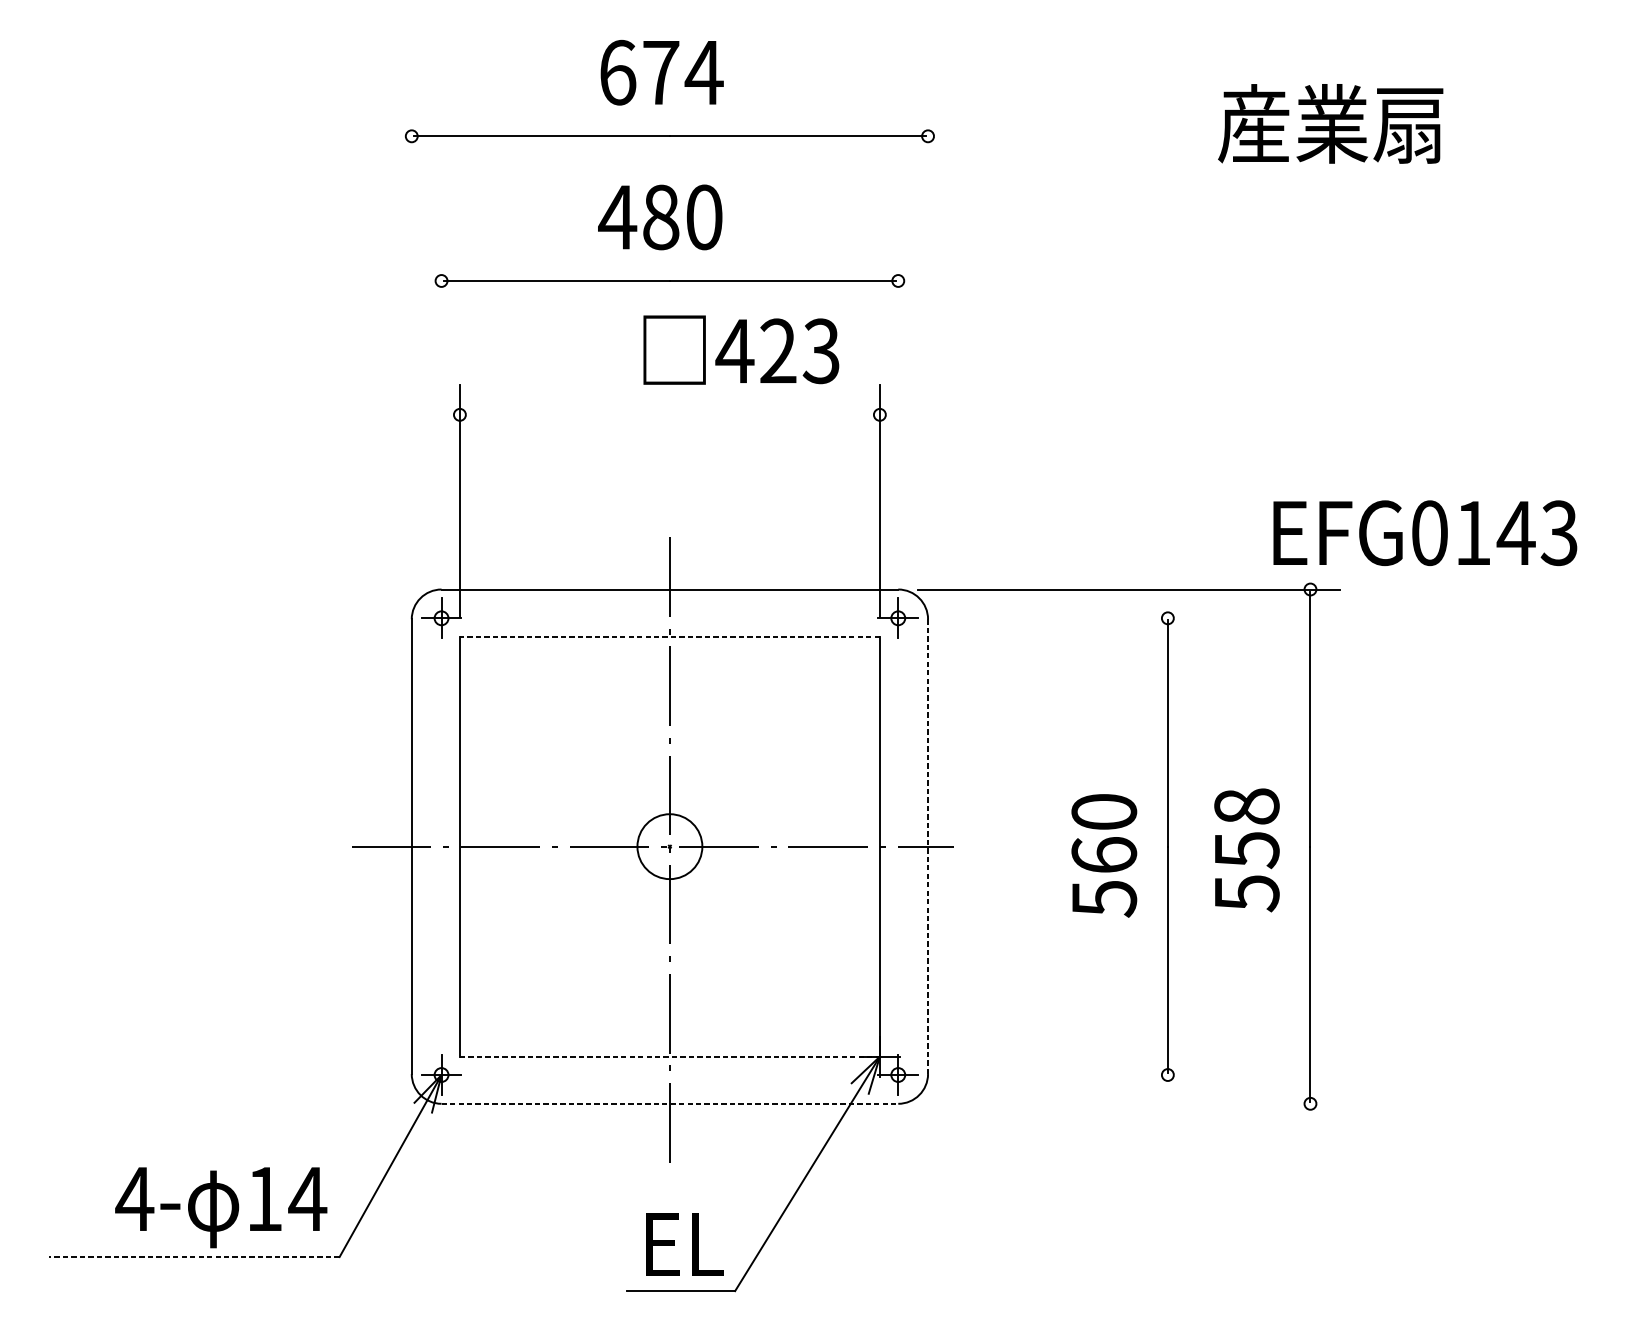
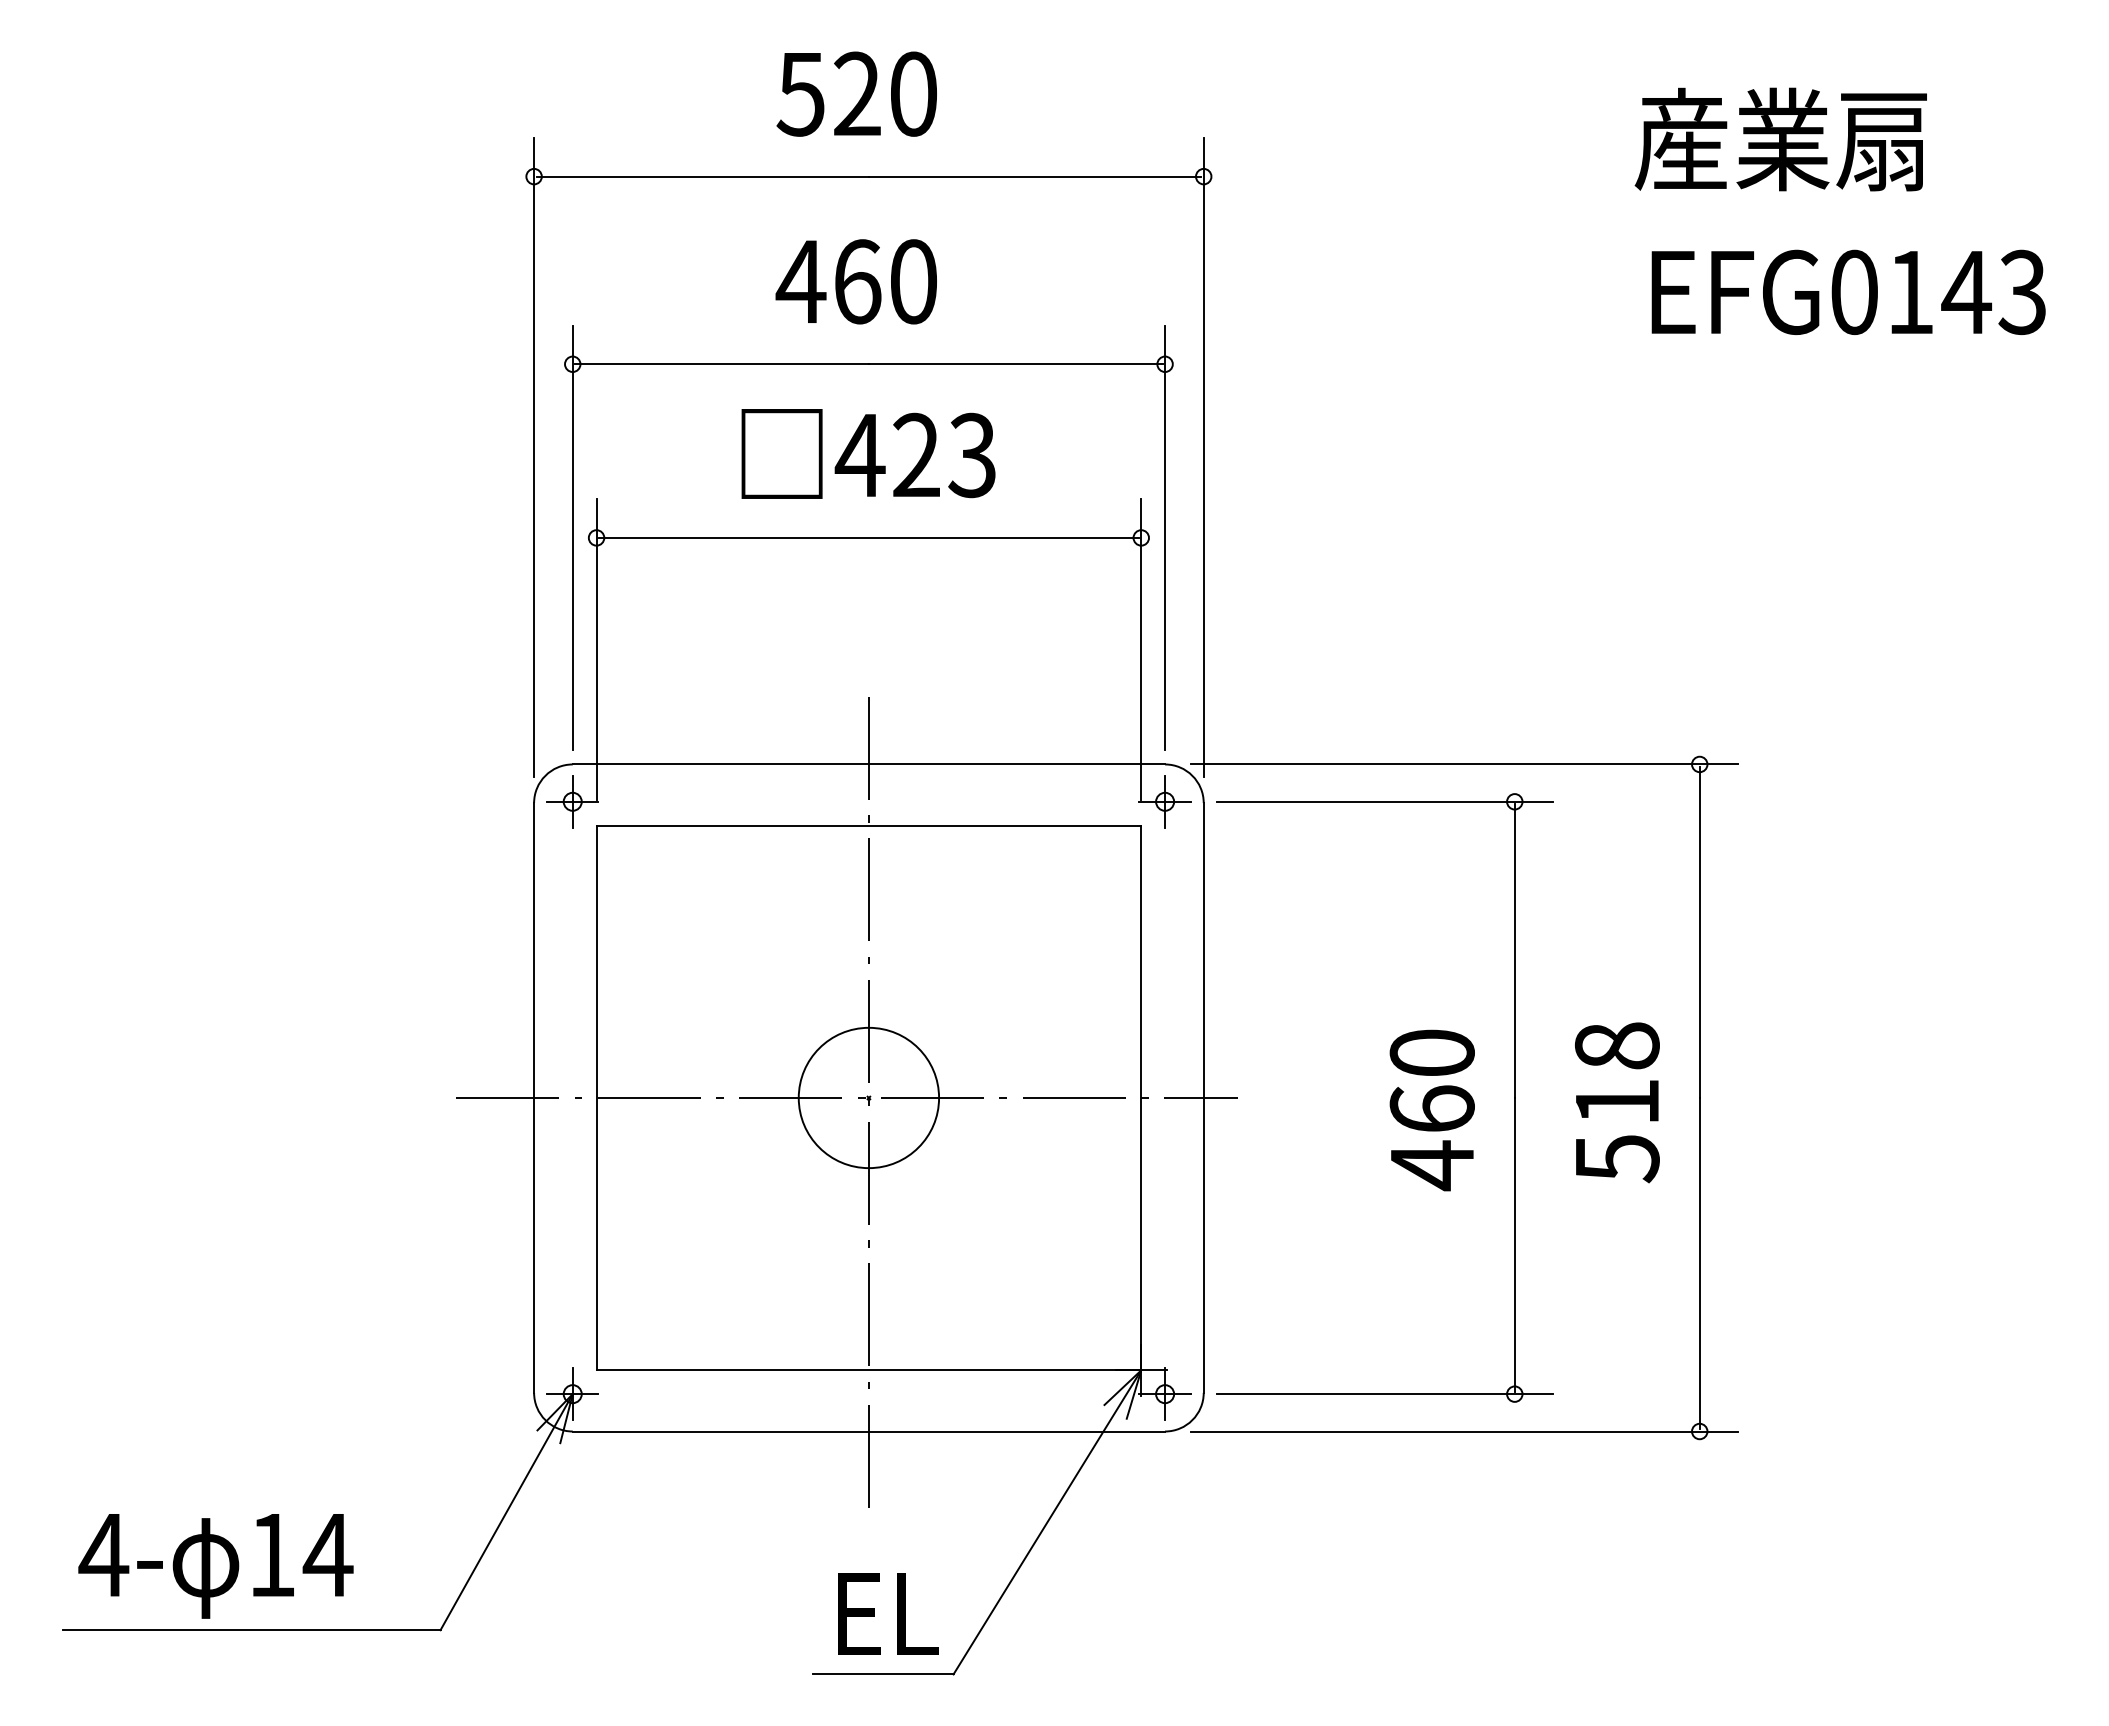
text: (661, 72) -> (857, 93), 674 -> 520
text: (1330, 123) -> (1780, 139), moved
text: (661, 217) -> (857, 281), 480 -> 460
text: (741, 349) -> (868, 453), moved
line: (412, 352) -> (534, 457), added
line: (927, 352) -> (1203, 457), added
line: (441, 414) -> (572, 537), added
line: (669, 414) -> (868, 537), added
line: (898, 414) -> (1165, 537), added
text: (1425, 532) -> (1848, 291), moved
line: (1067, 618) -> (1384, 801), added
line: (669, 636) -> (868, 825), dashed -> solid
circle: (669, 846) -> (868, 1097), size x1.67
line: (927, 846) -> (1203, 1097), dashed -> solid
text: (1247, 850) -> (1617, 1103), 558 -> 518
text: (1104, 898) -> (1432, 1165), 560 -> 460
line: (670, 1056) -> (869, 1370), dashed -> solid
line: (1067, 1075) -> (1384, 1394), added
line: (670, 1103) -> (869, 1431), dashed -> solid
line: (1129, 1103) -> (1464, 1431), added
text: (220, 1207) -> (215, 1566), moved
line: (193, 1257) -> (251, 1630), dashed -> solid

